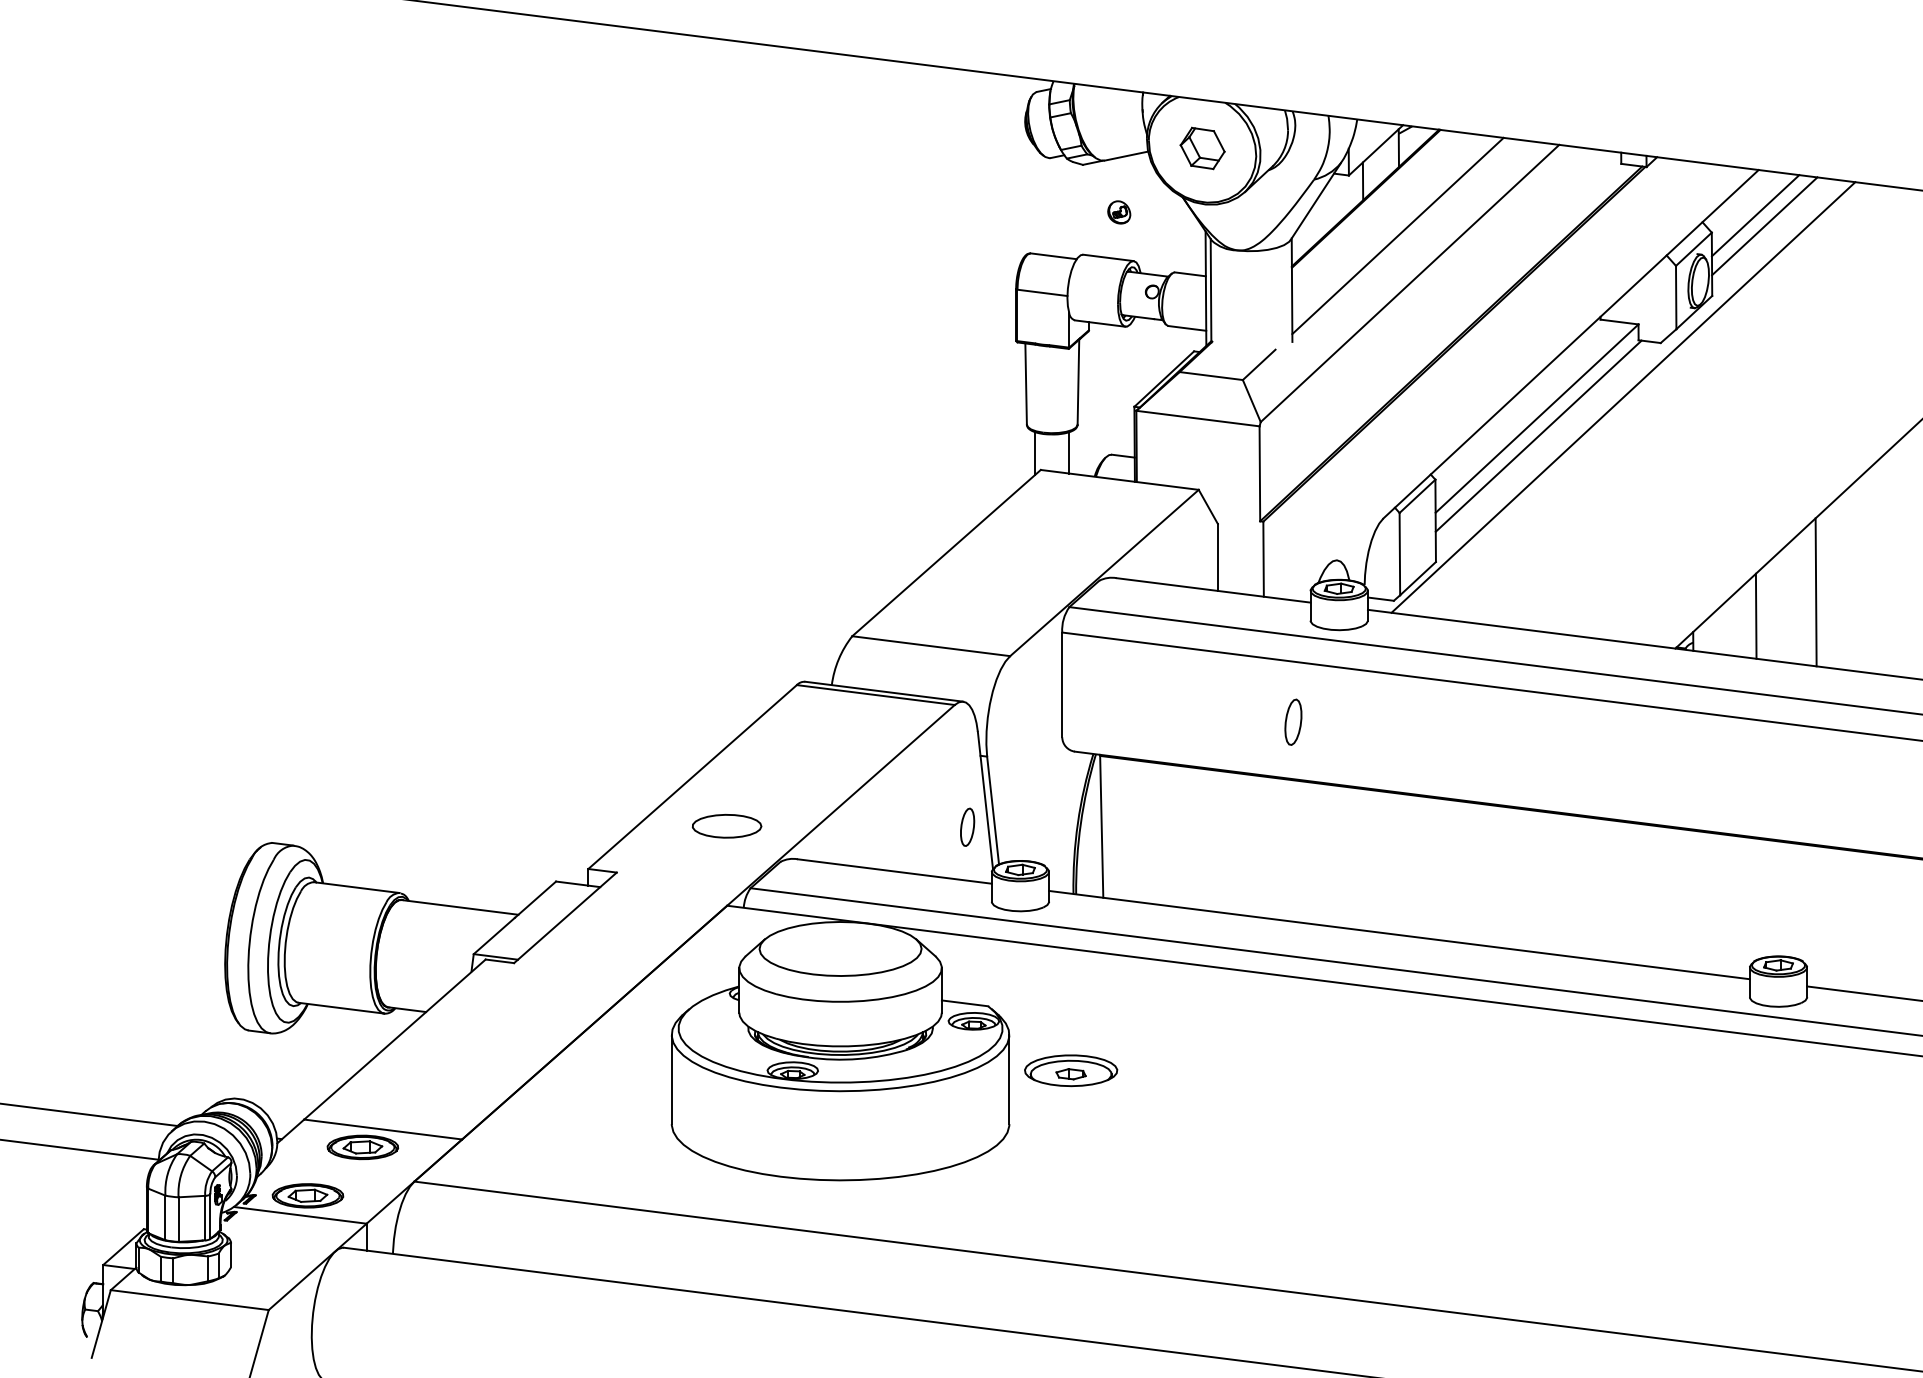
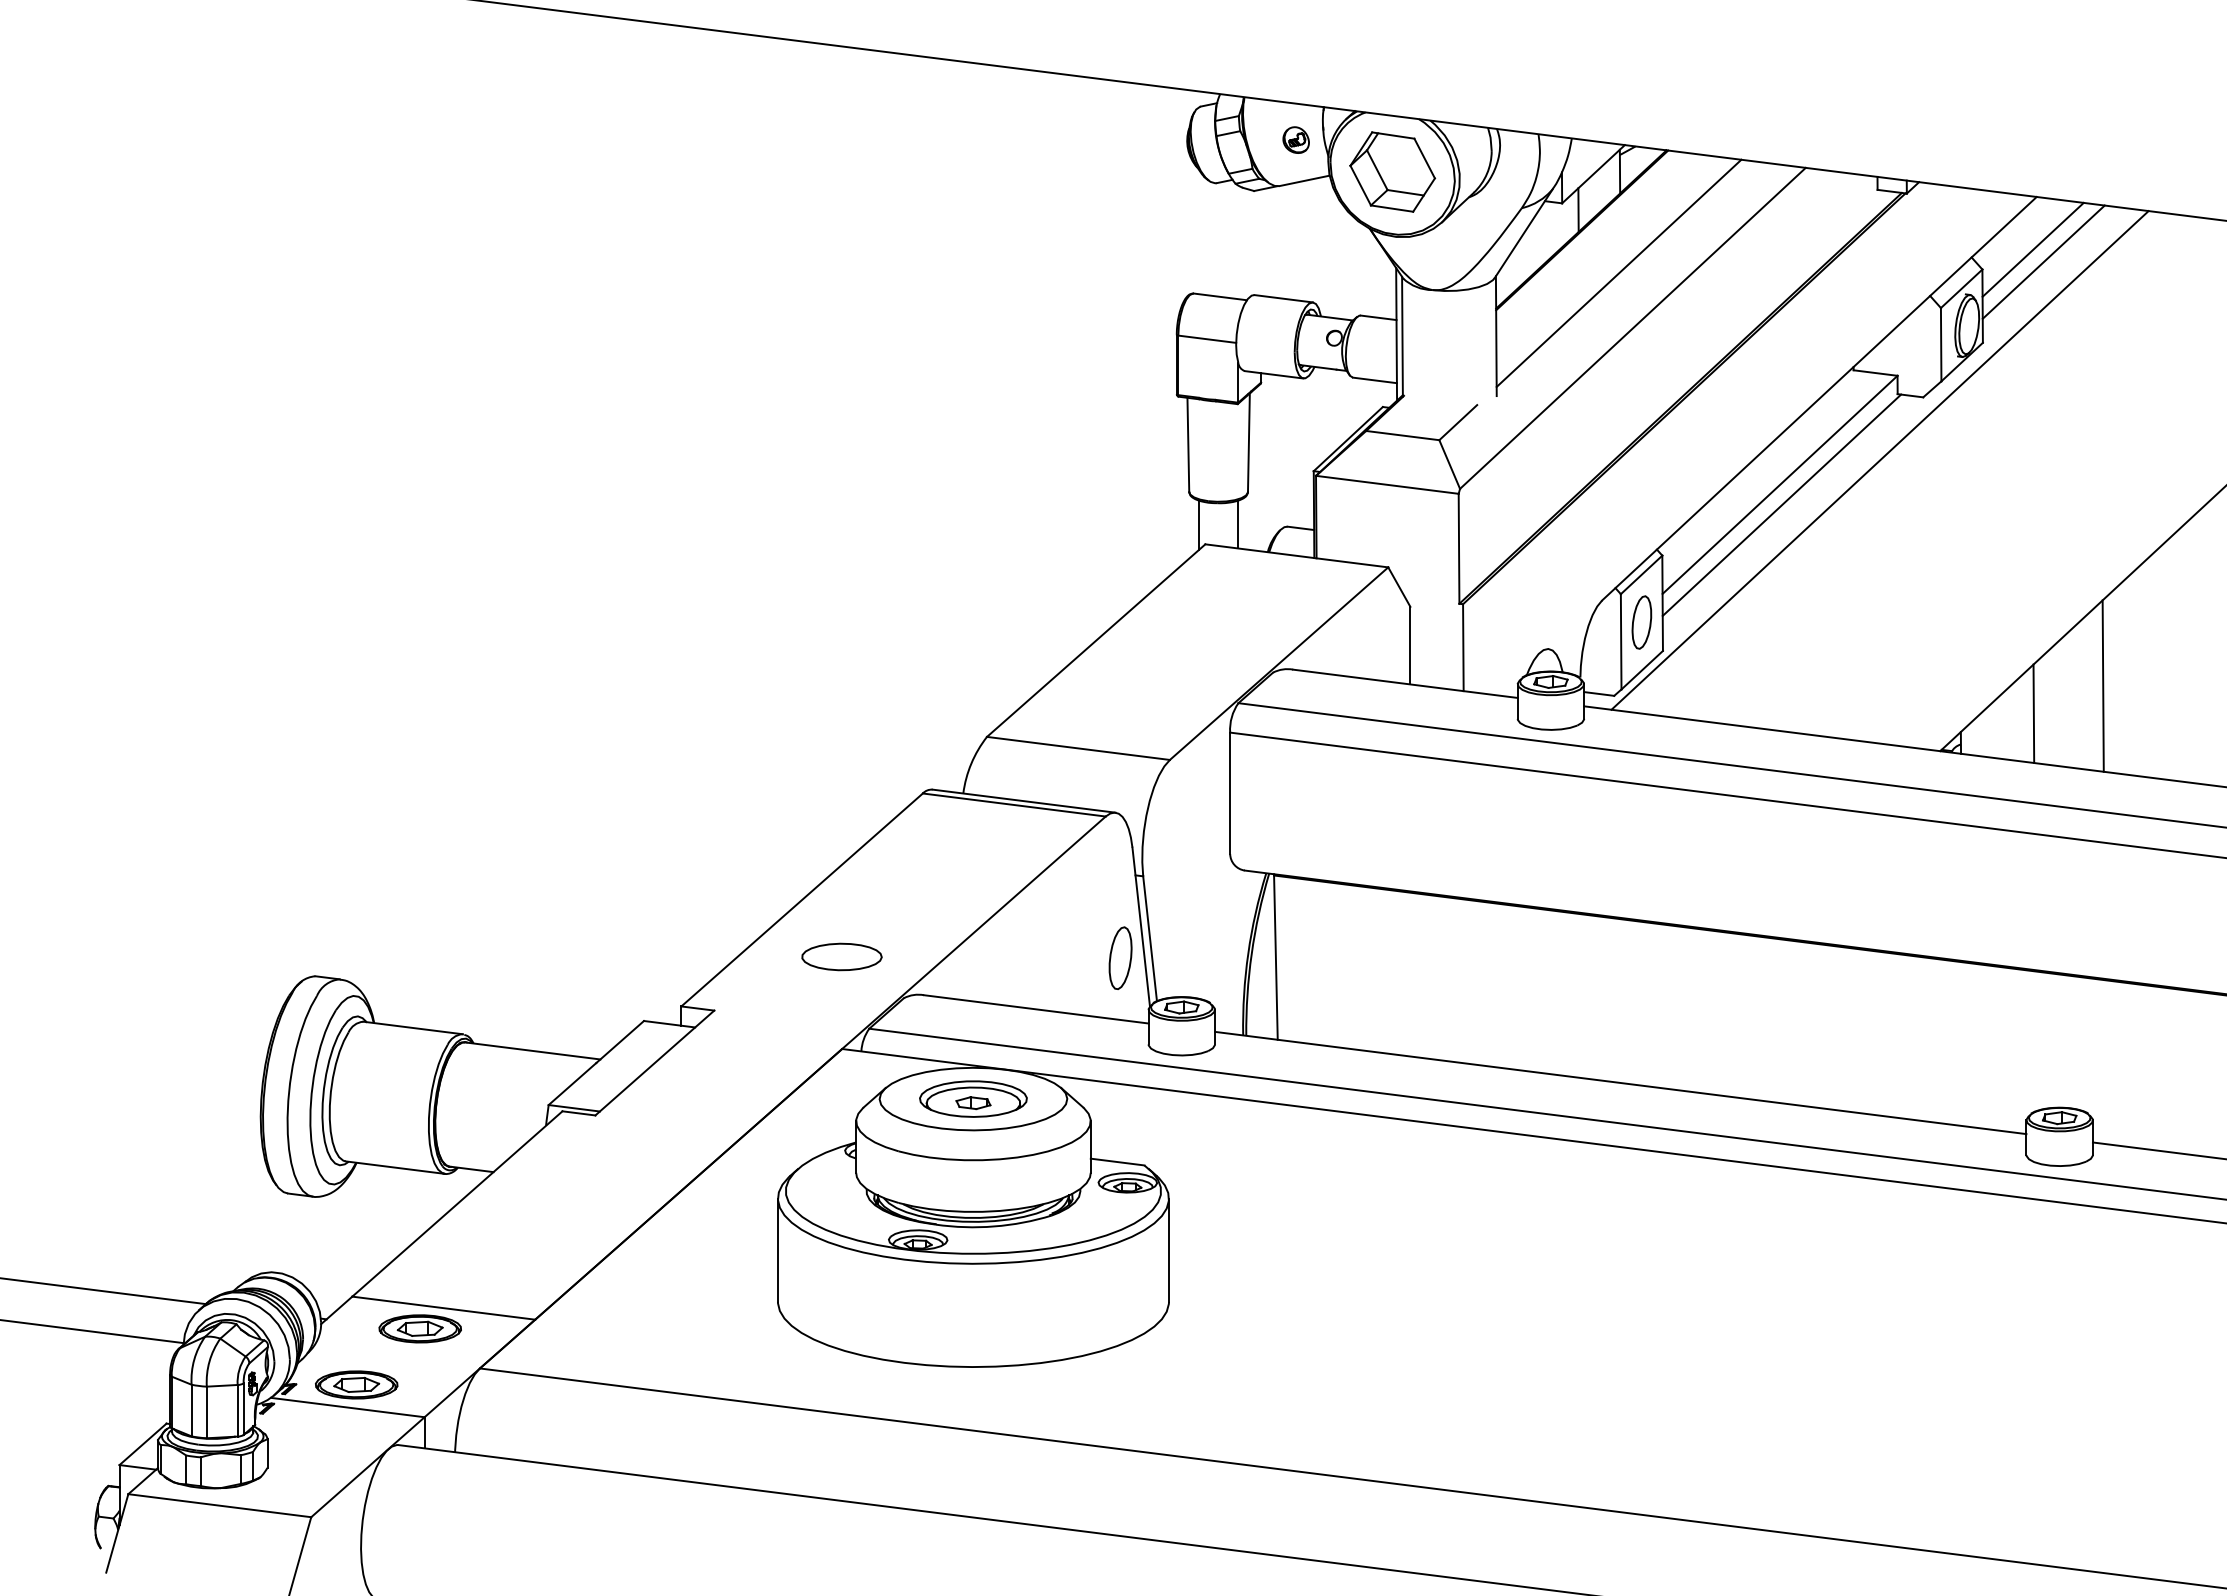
part: (1202, 148) -> (1392, 171), size x1.67
part: (1118, 211) -> (1295, 139), moved
part: (1293, 722) -> (1641, 622), moved
part: (967, 826) -> (1120, 957), size x1.43
part: (1071, 1070) -> (973, 1098), moved

